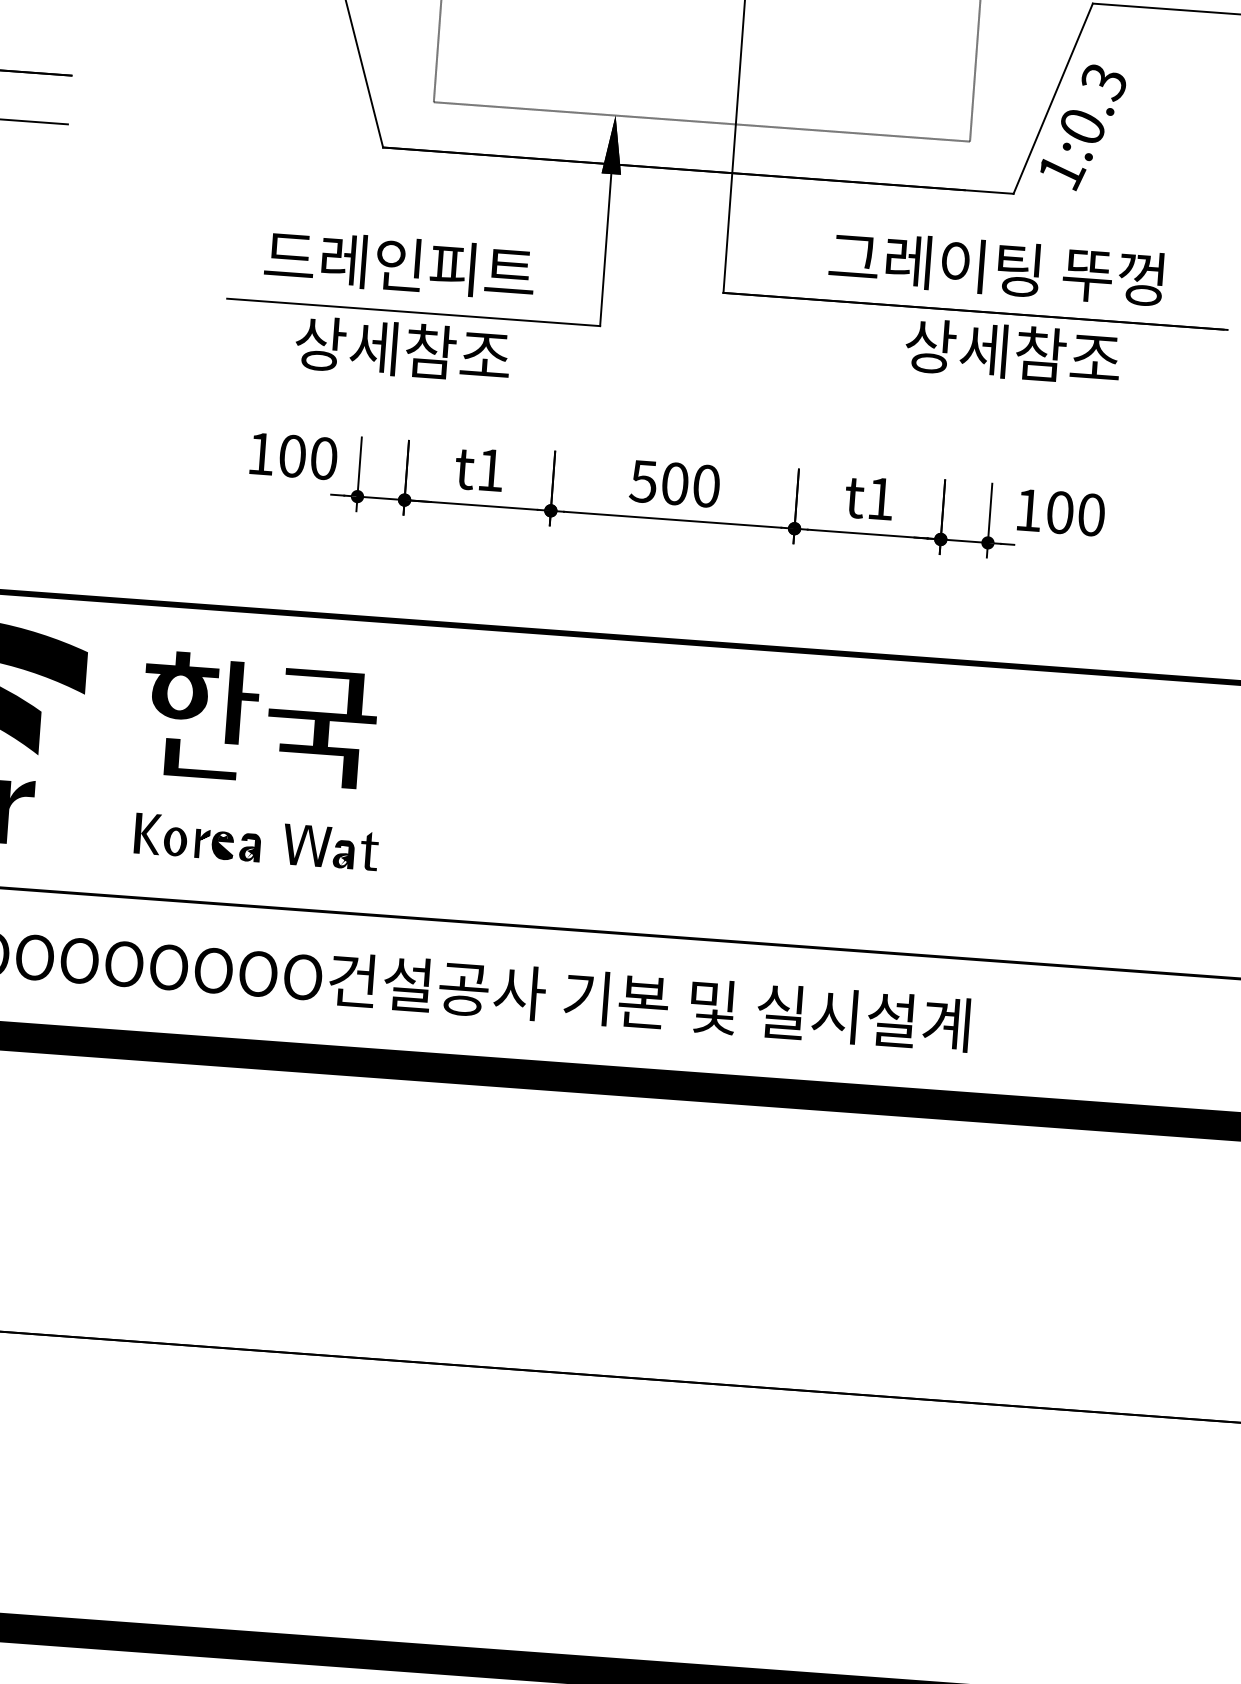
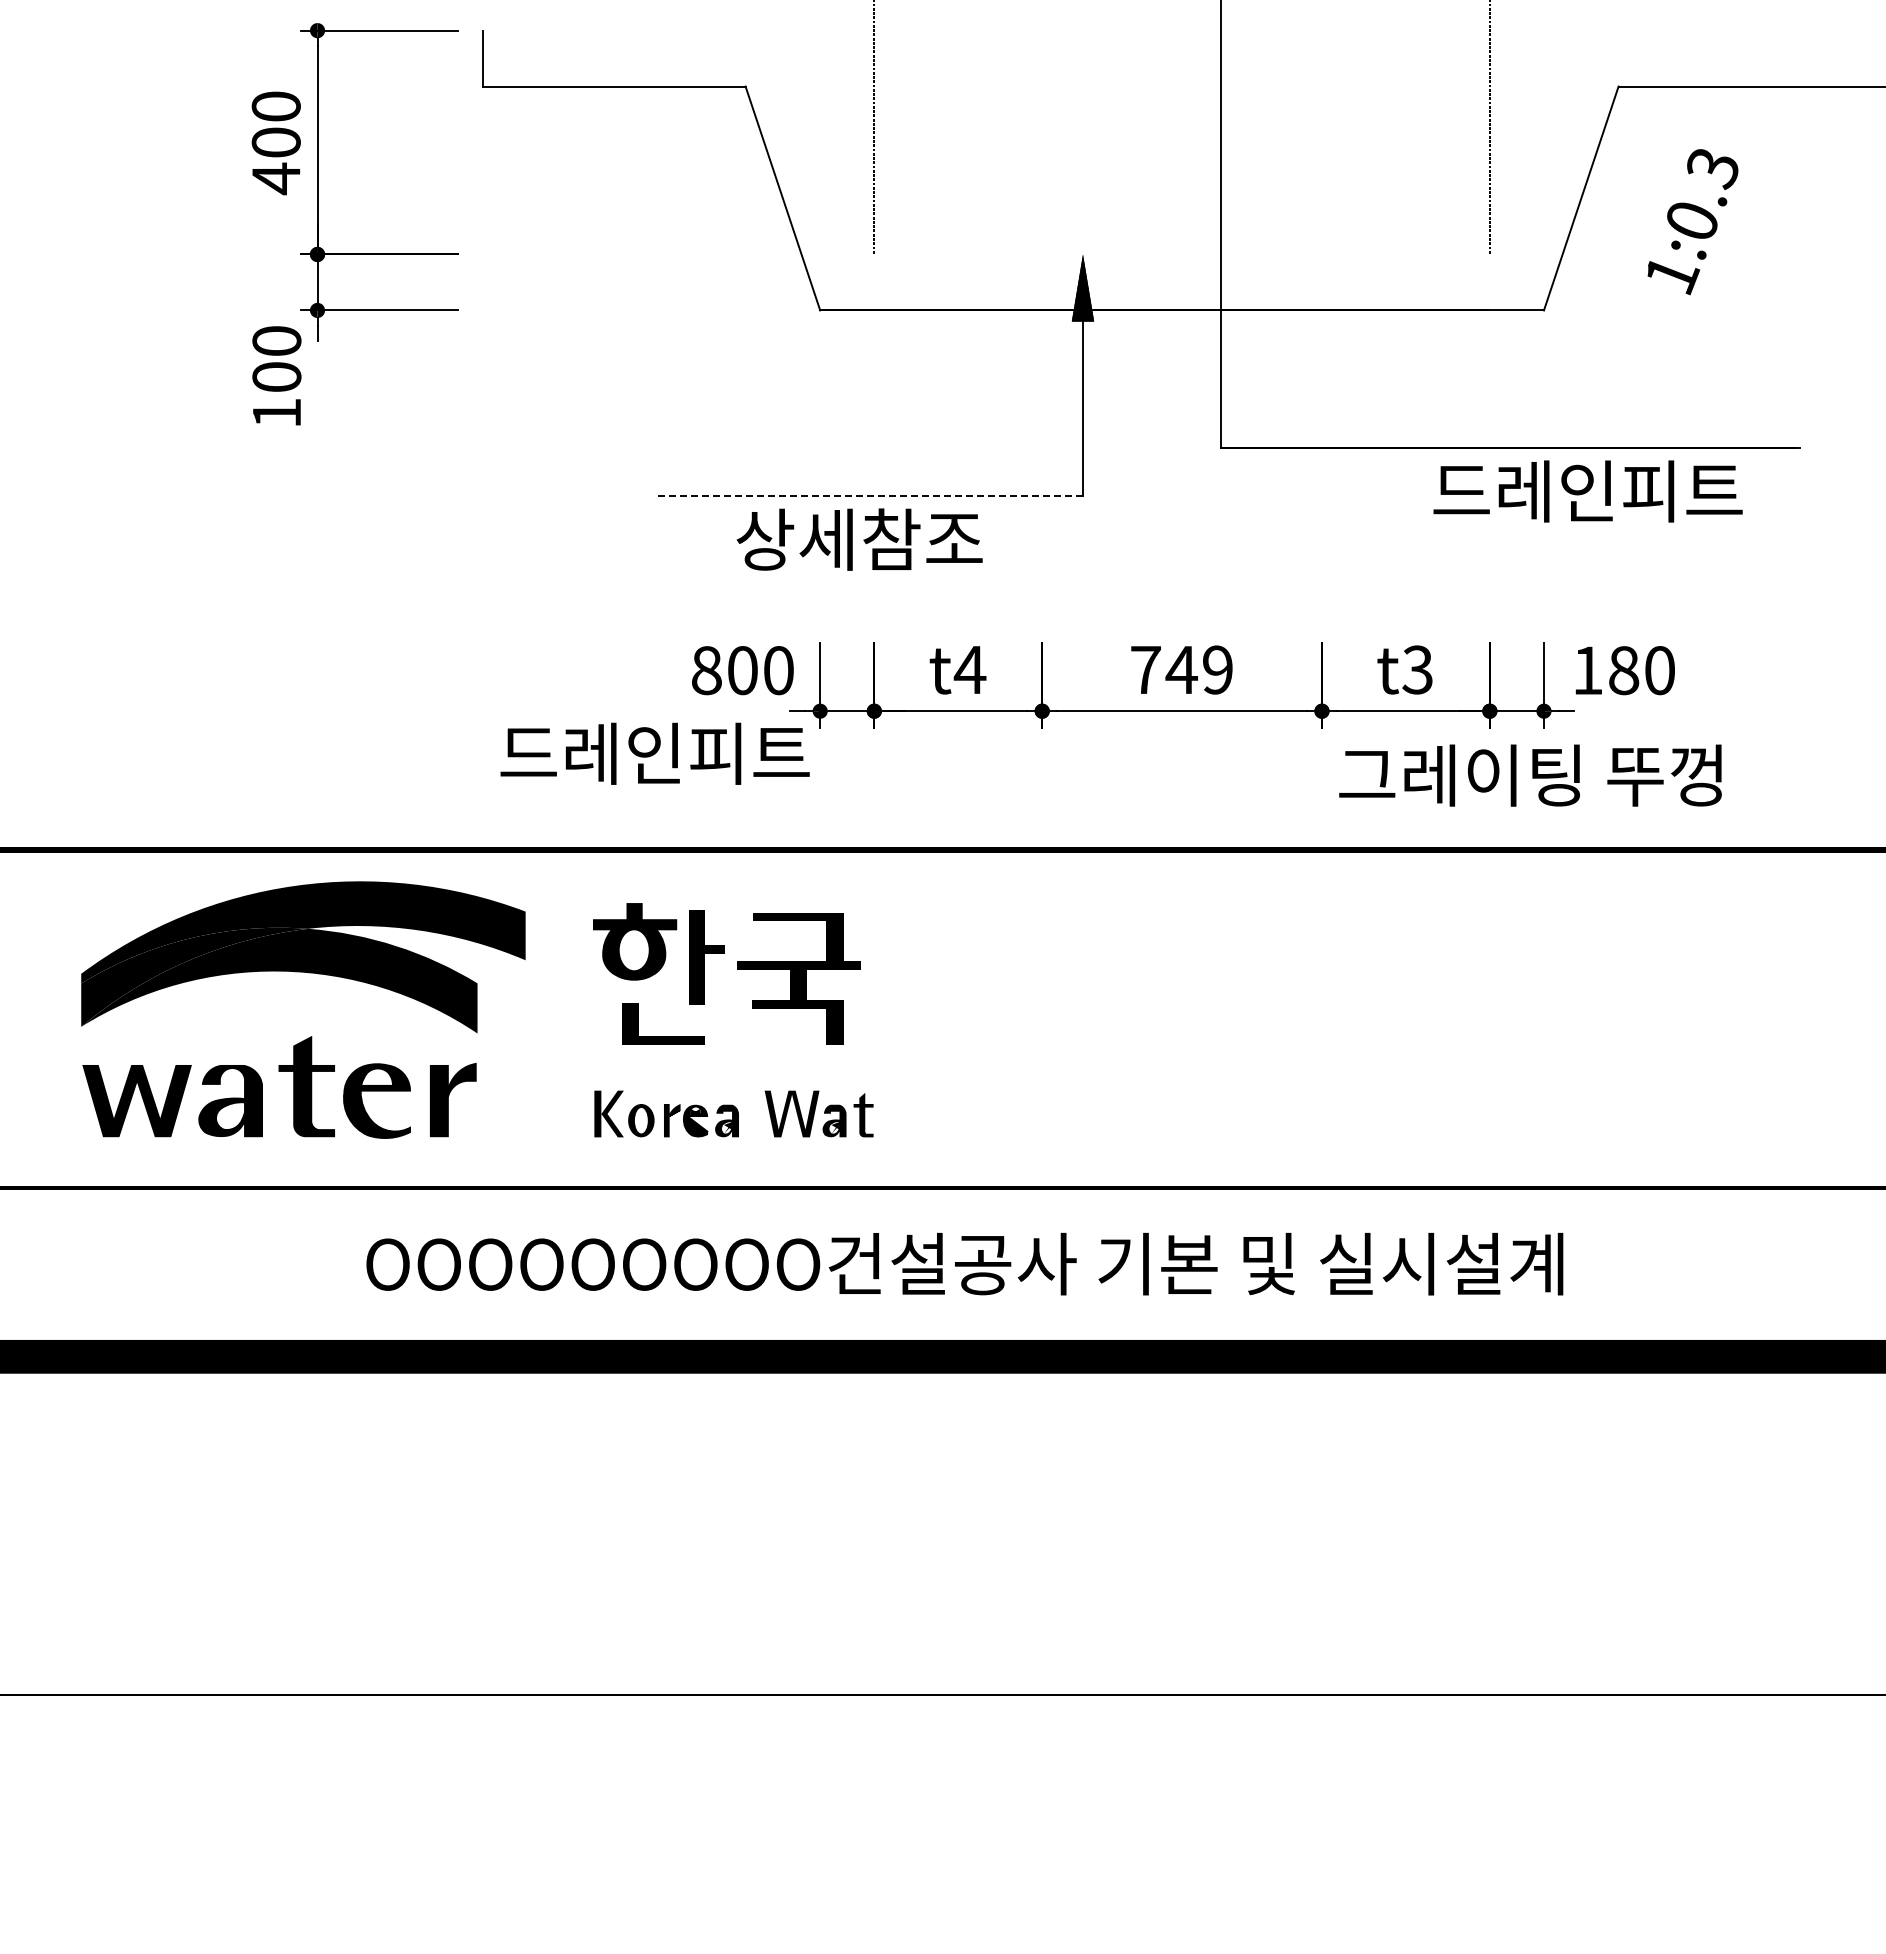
line: (701, 121) -> (1181, 254), removed
text: (1082, 128) -> (1692, 222), moved
text: (399, 264) -> (654, 753), moved
text: (996, 267) -> (1530, 775), moved
line: (413, 312) -> (868, 496), solid -> dashed
text: (1039, 354) -> (1587, 491), 상세참조 -> 드레인피트
text: (261, 453) -> (706, 670), 100 -> 800
text: (490, 469) -> (969, 669), t1 -> t4
text: (674, 483) -> (1181, 669), 500 -> 749
text: (880, 498) -> (1417, 669), t1 -> t3
text: (1060, 512) -> (1624, 670), 100 -> 180

